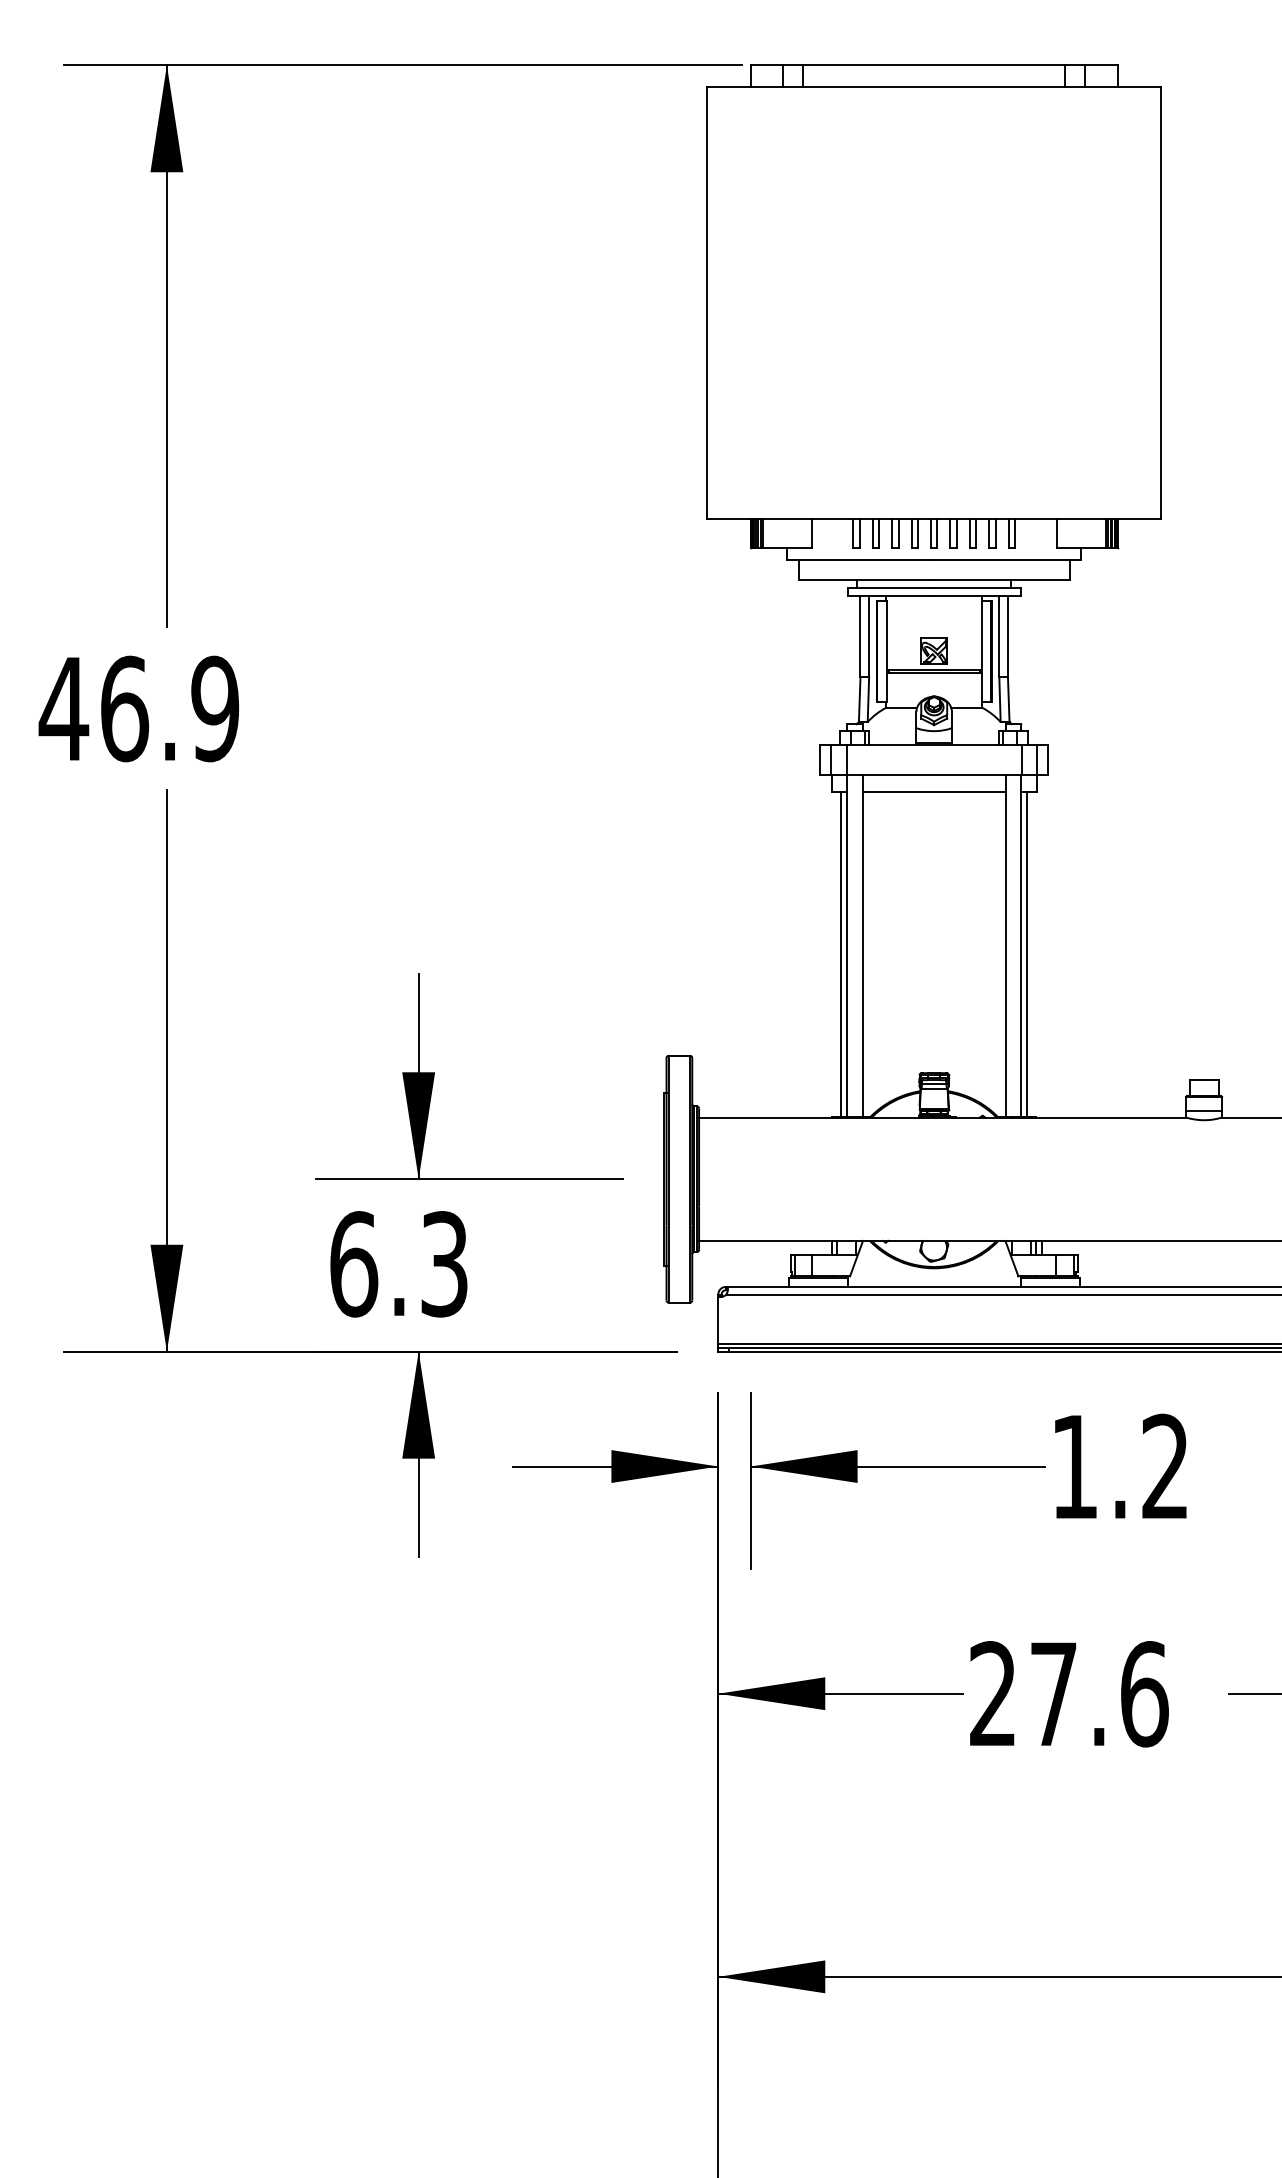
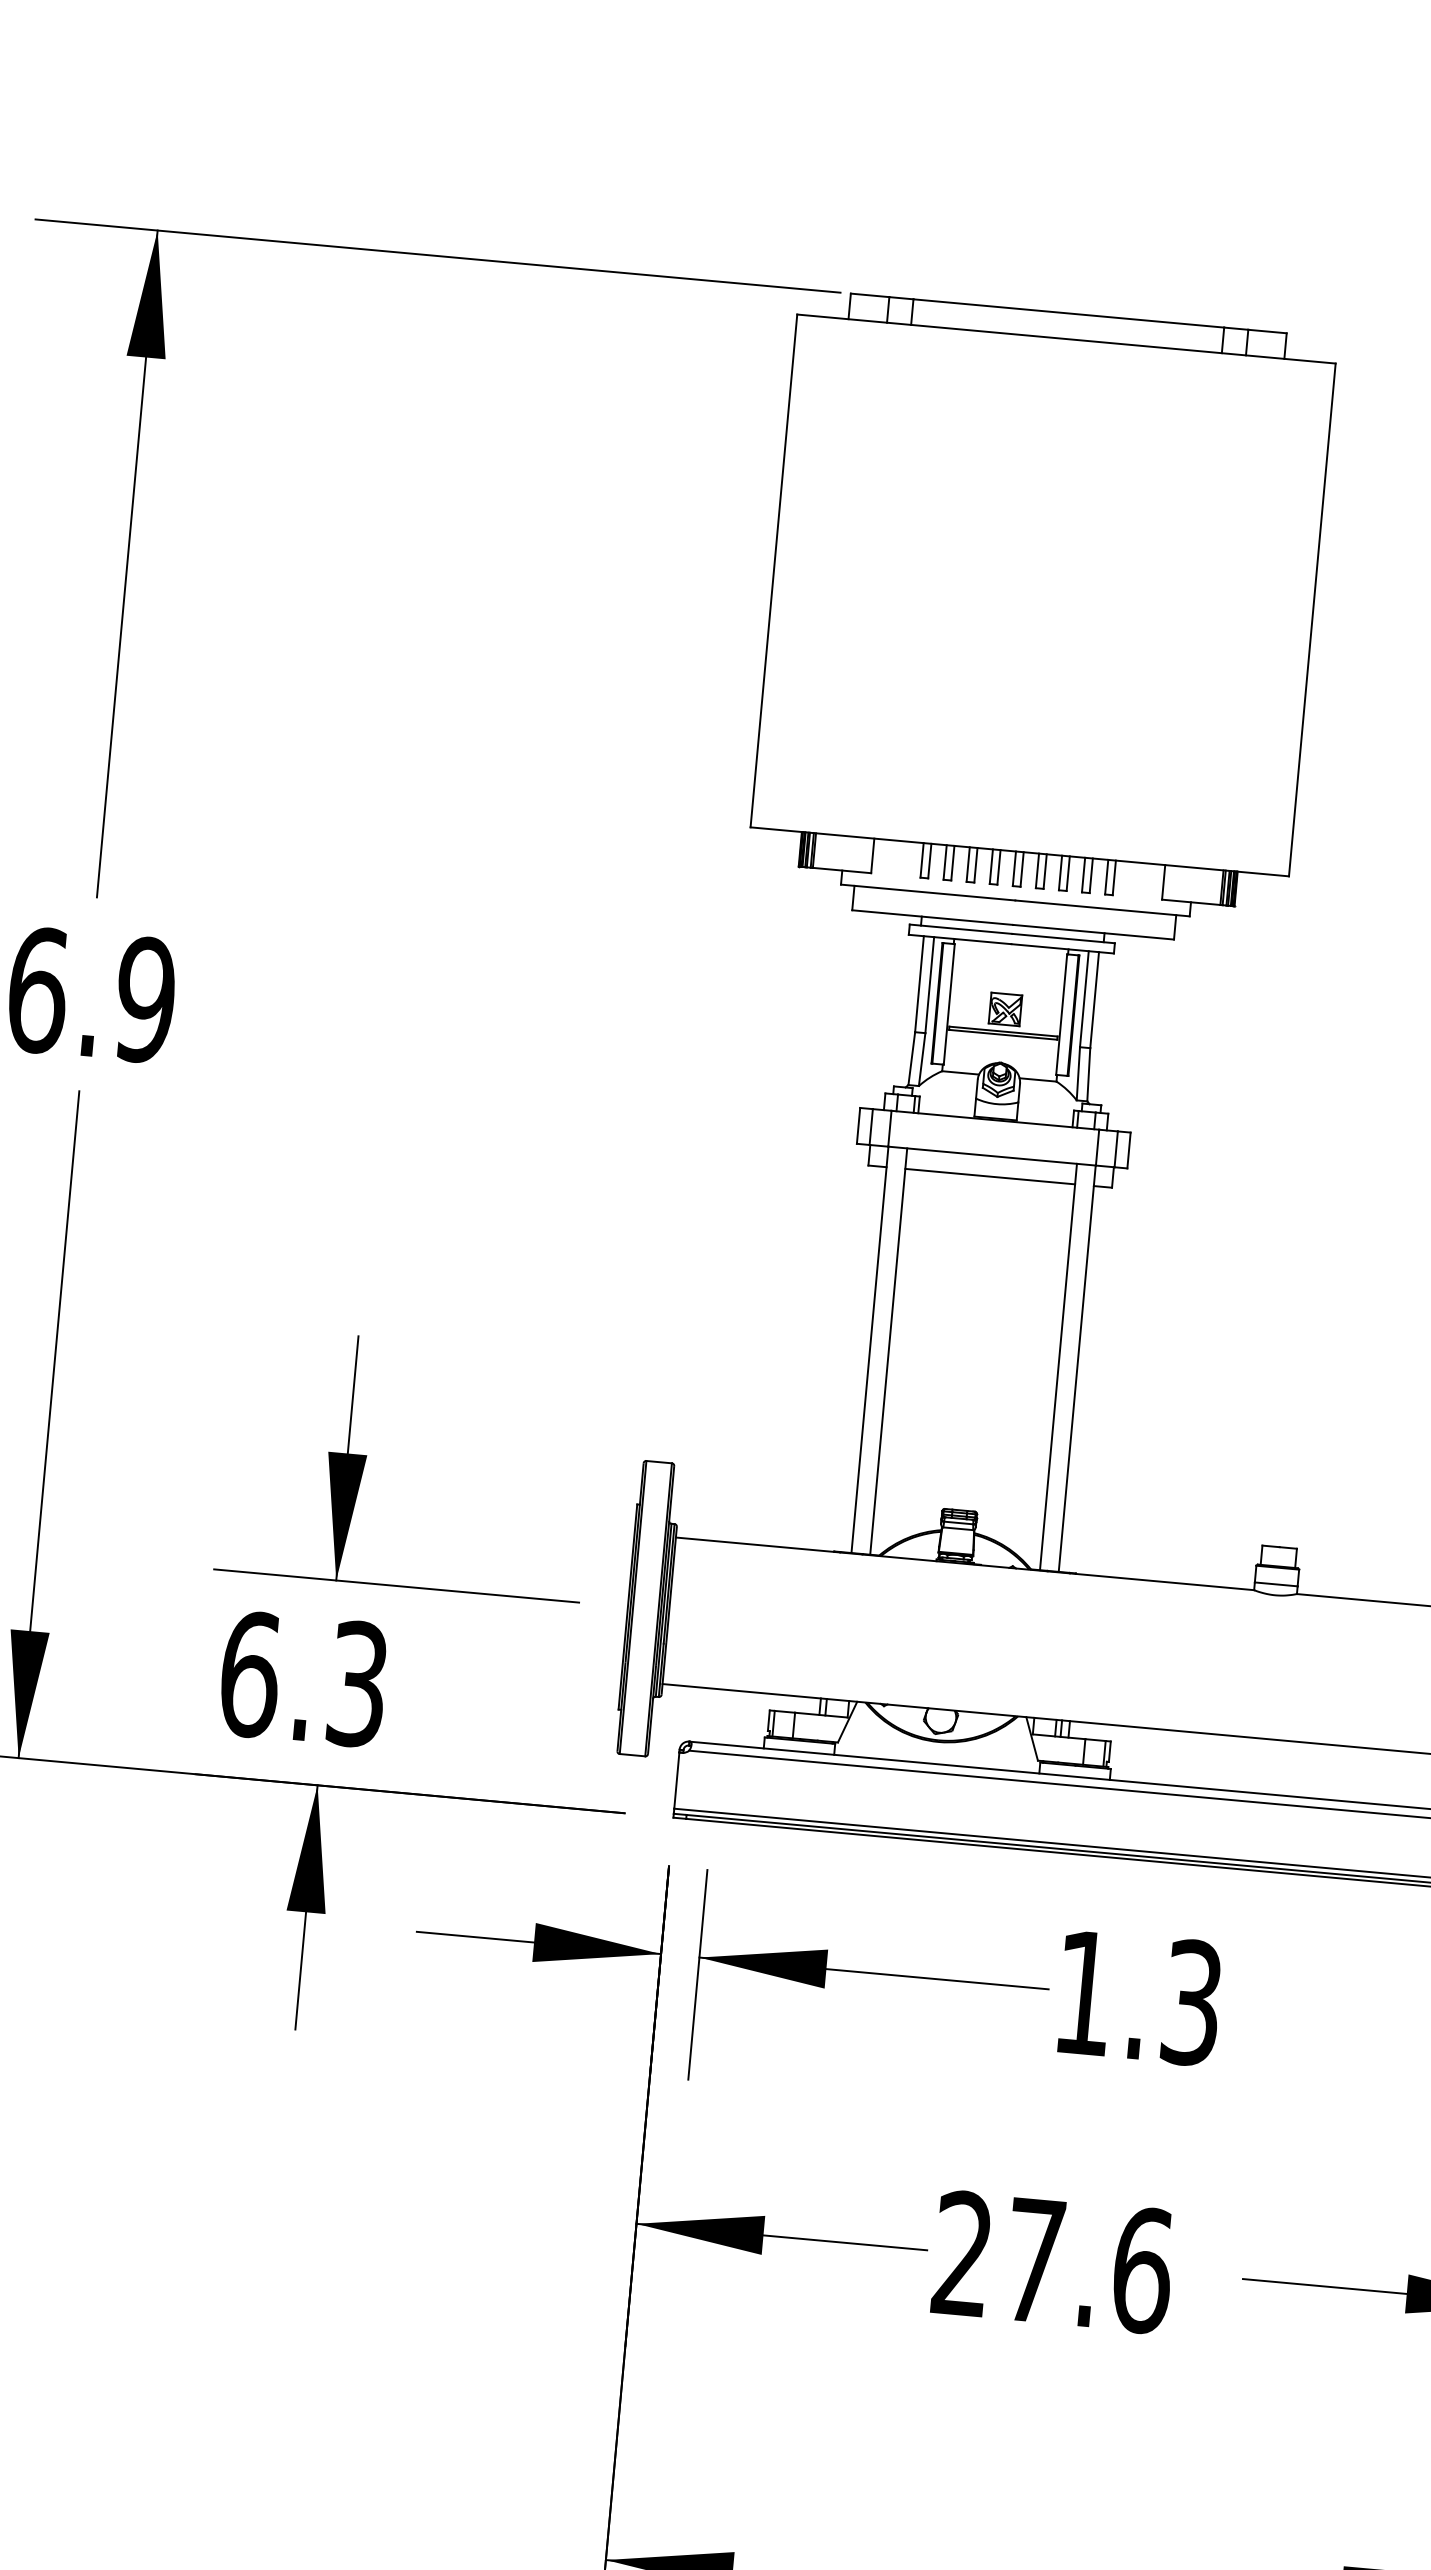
line: (841, 954) -> (862, 1359), removed
line: (1027, 954) -> (1083, 1379), removed
text: (1165, 1466) -> (1192, 2002), 1.2 -> 1.3

